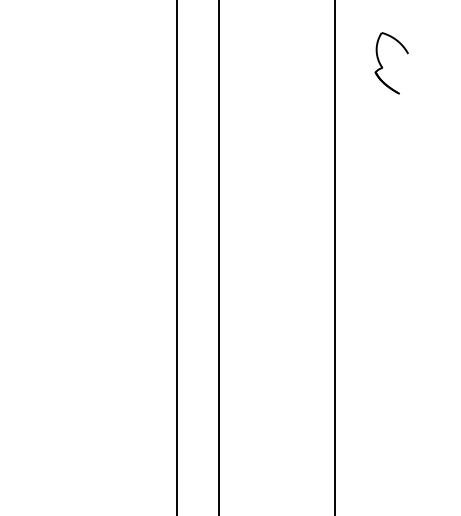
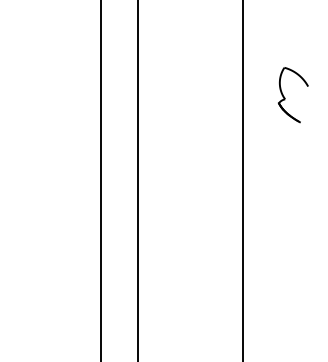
part: (383, 67) -> (285, 98), moved

